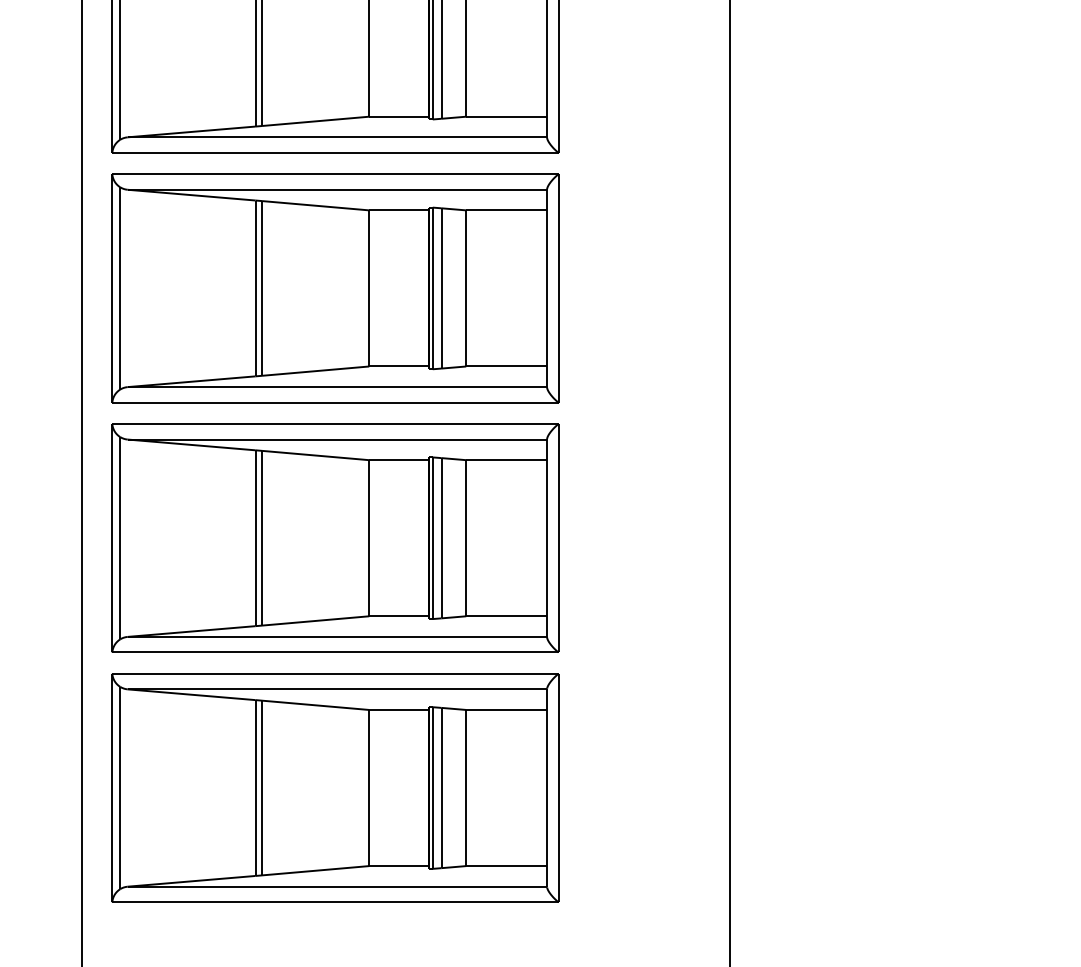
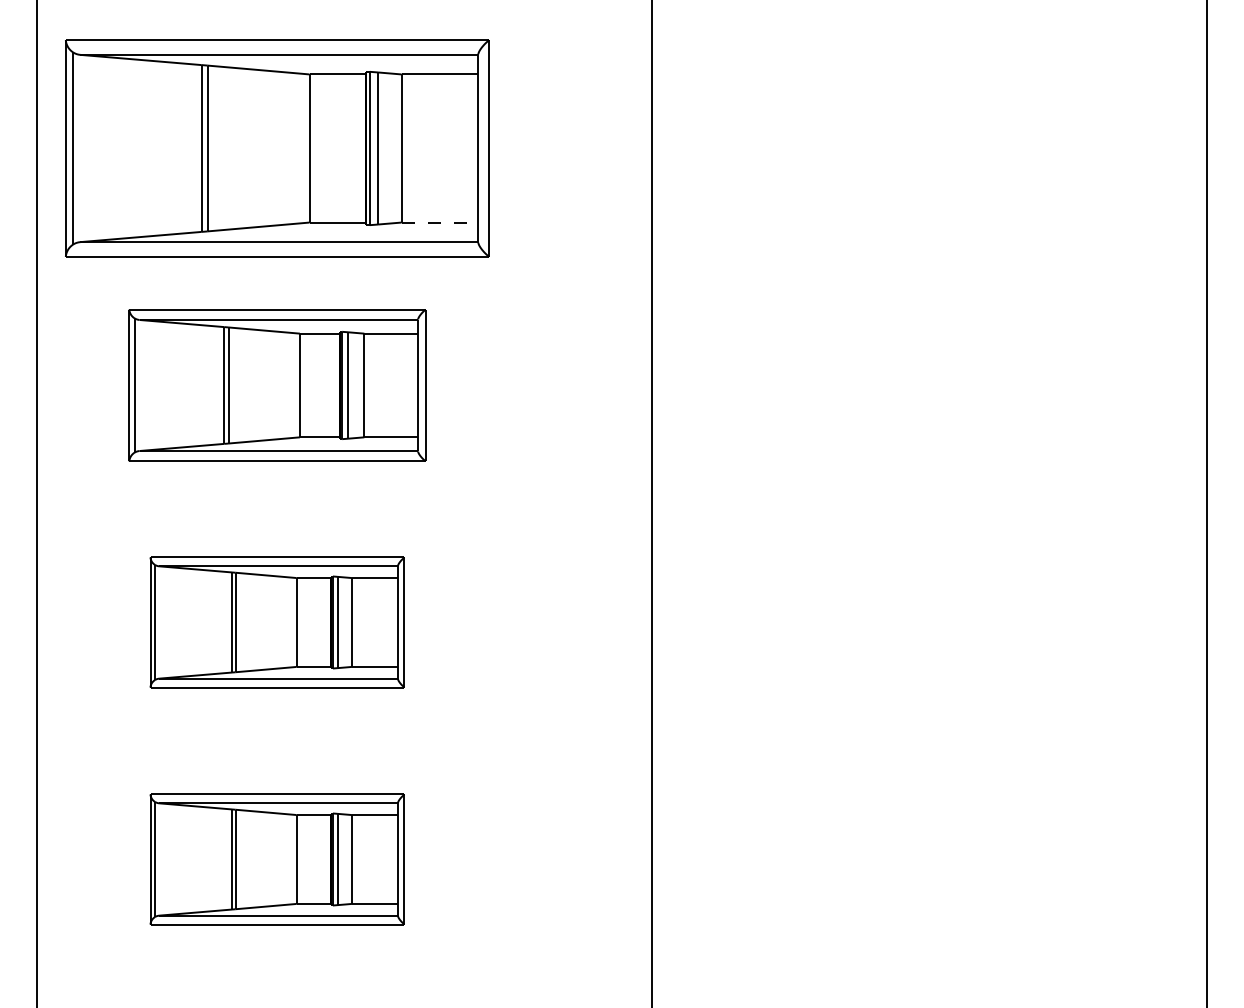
line: (506, 116) -> (439, 222), solid -> dashed
part: (335, 288) -> (277, 385), size x0.7
part: (335, 538) -> (277, 622), size x0.6
part: (335, 788) -> (277, 859), size x0.6

